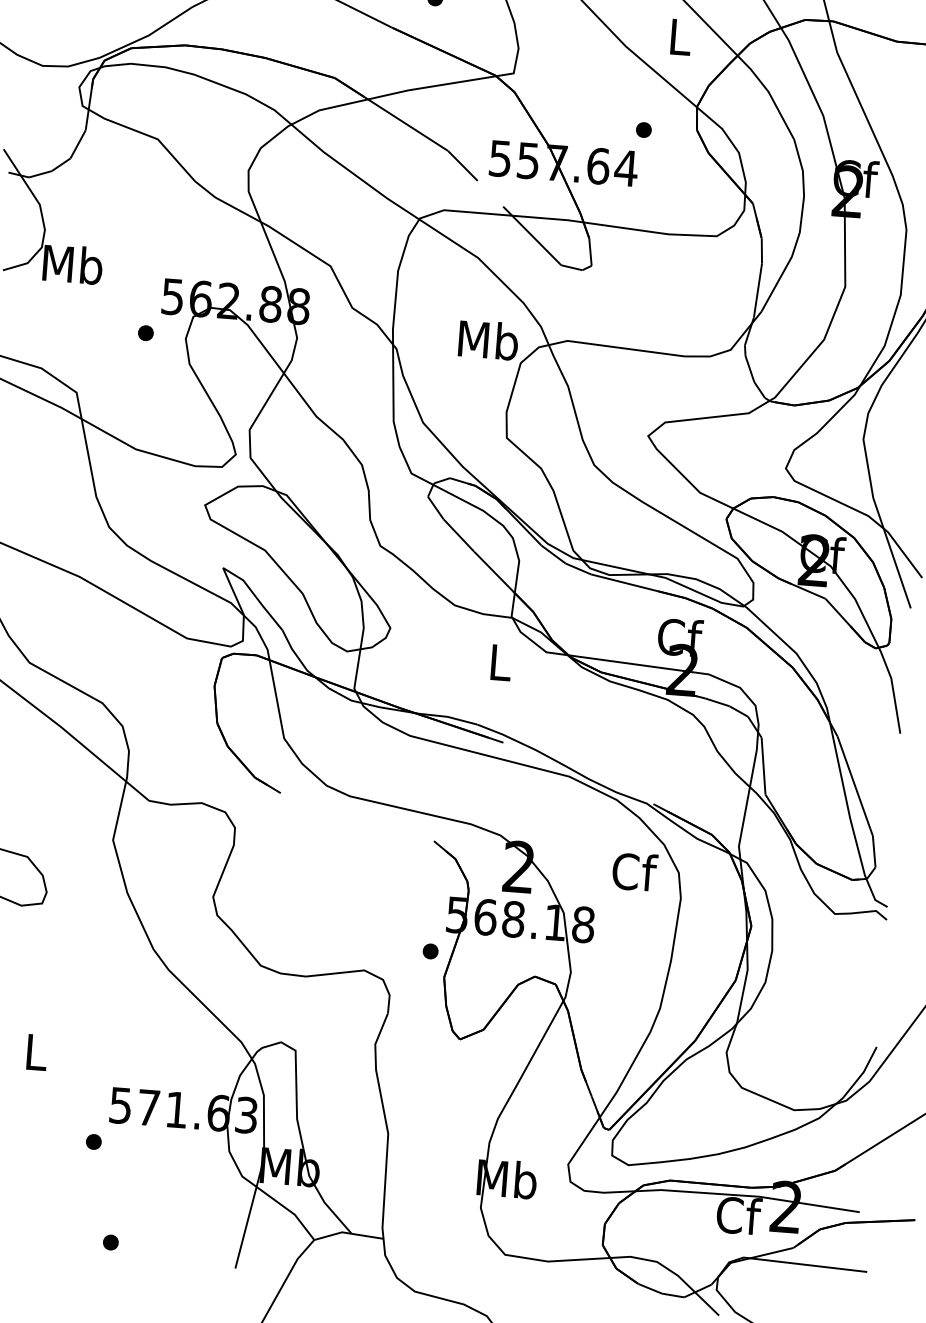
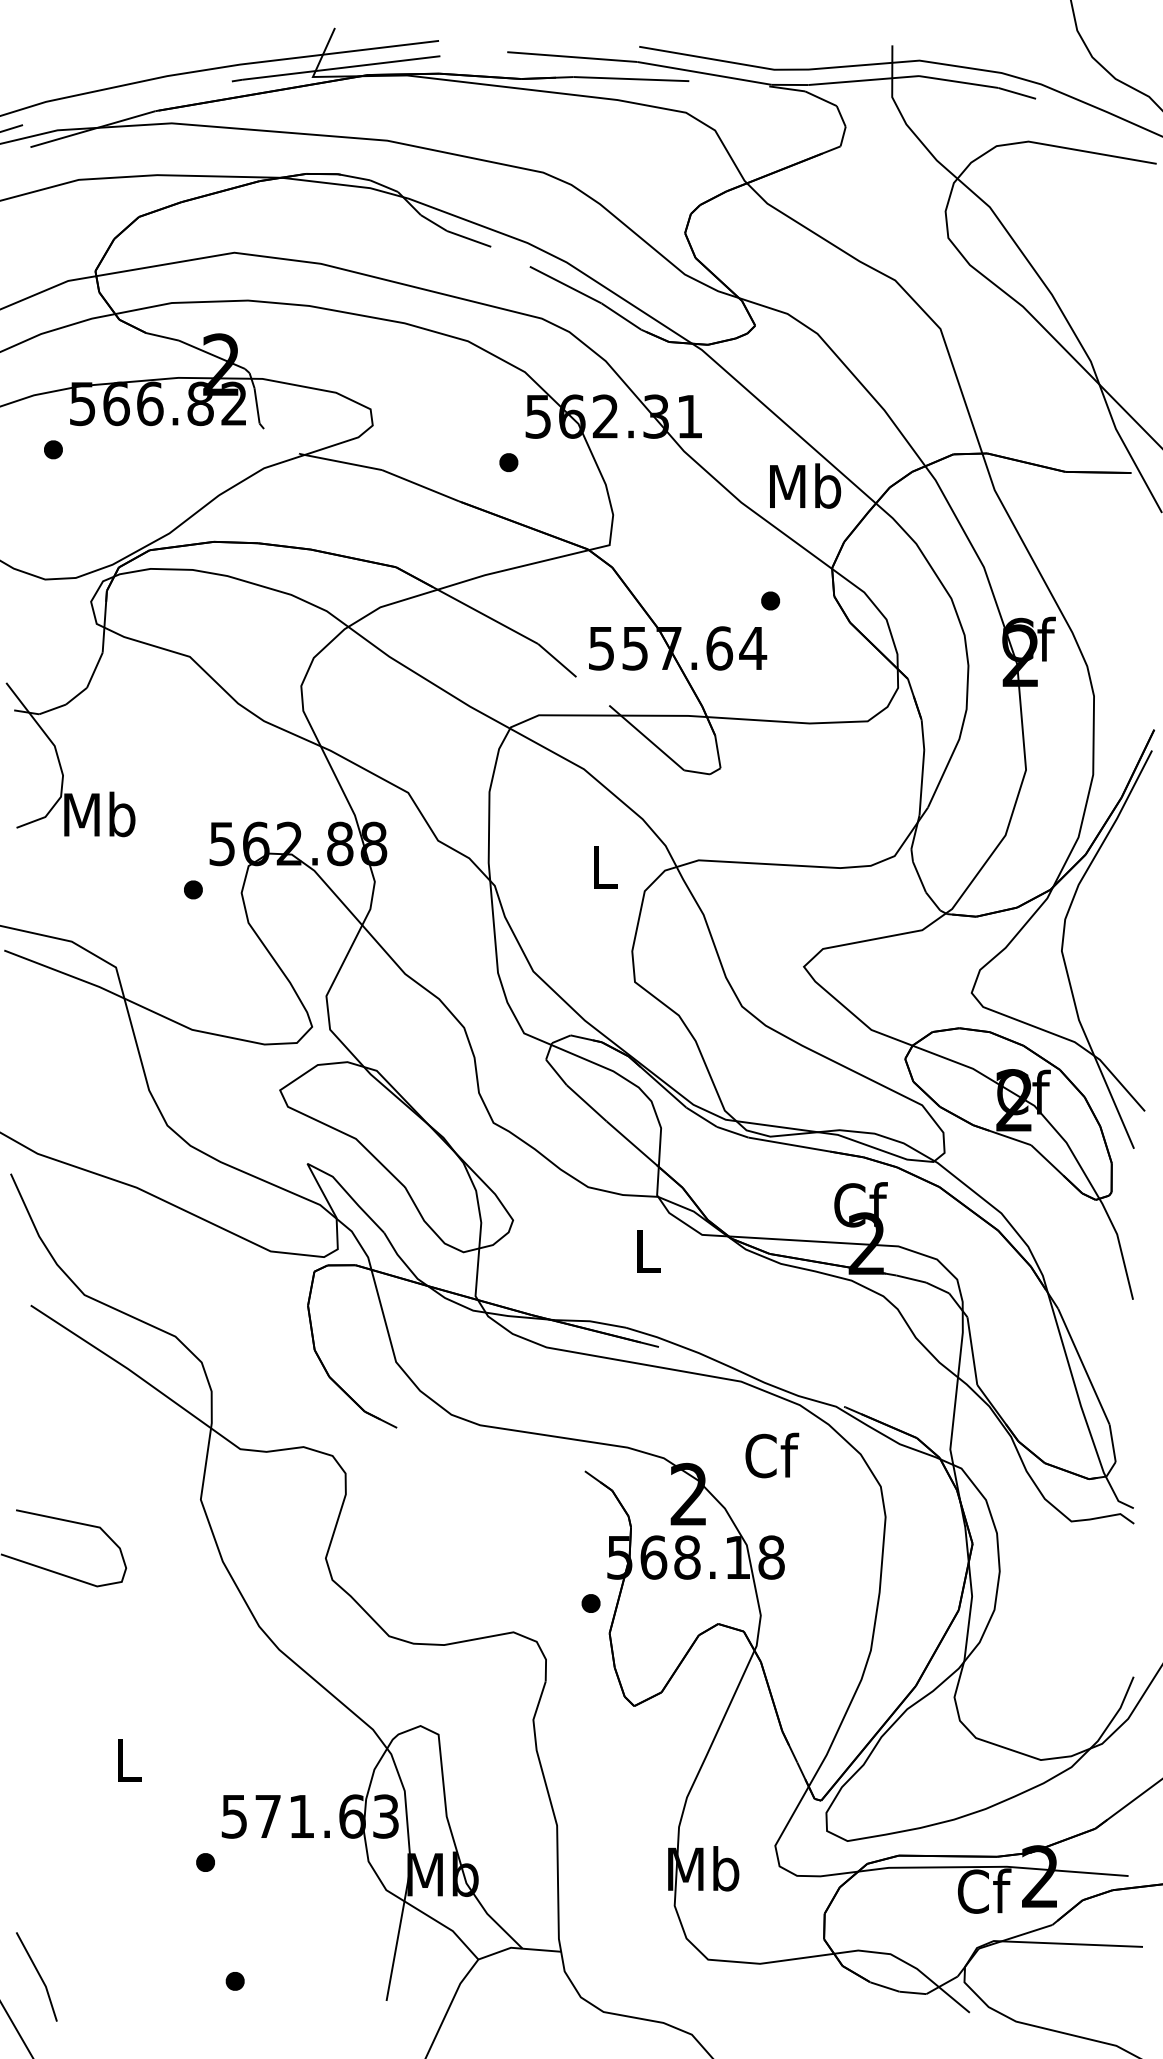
text: (680, 36) -> (805, 485), L -> Mb
text: (488, 339) -> (603, 866), Mb -> L
text: (635, 871) -> (772, 1455), moved

